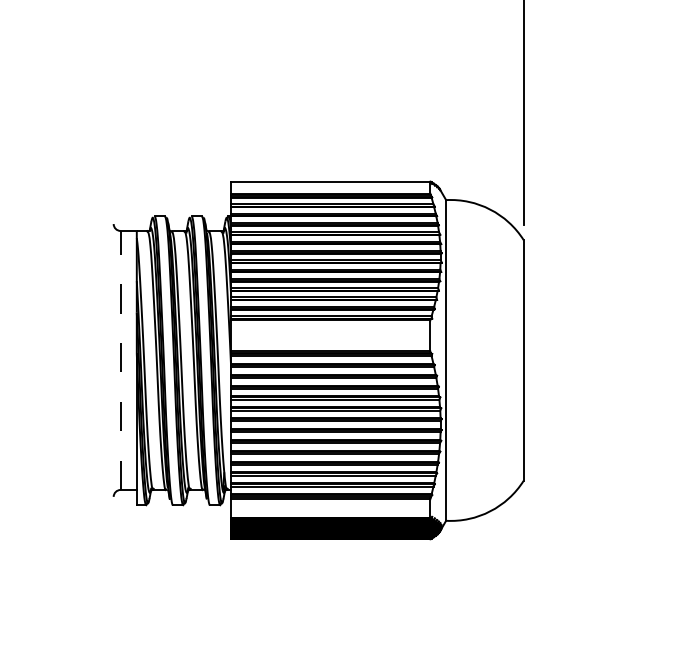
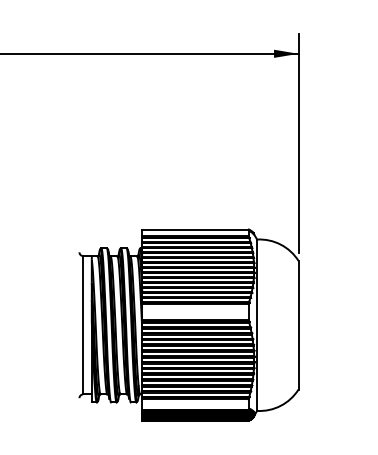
line: (121, 359) -> (83, 324), dashed -> solid

